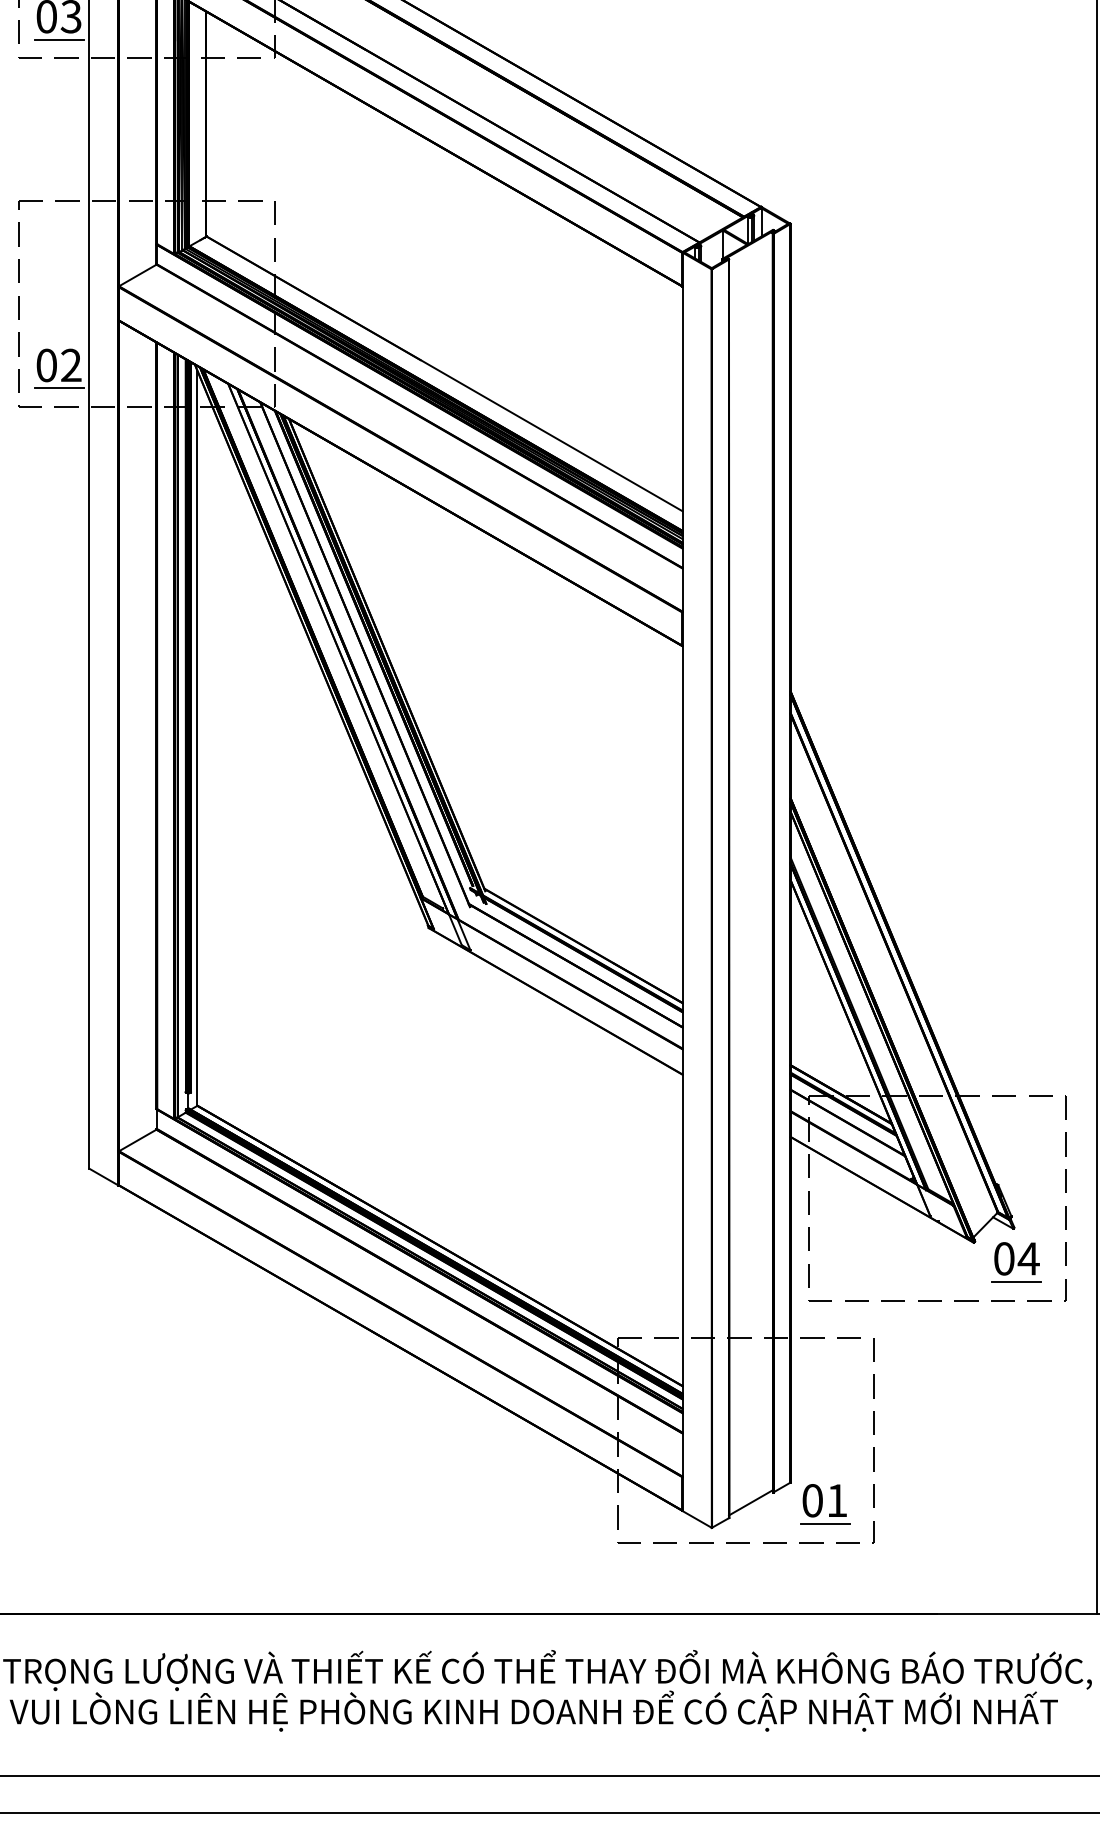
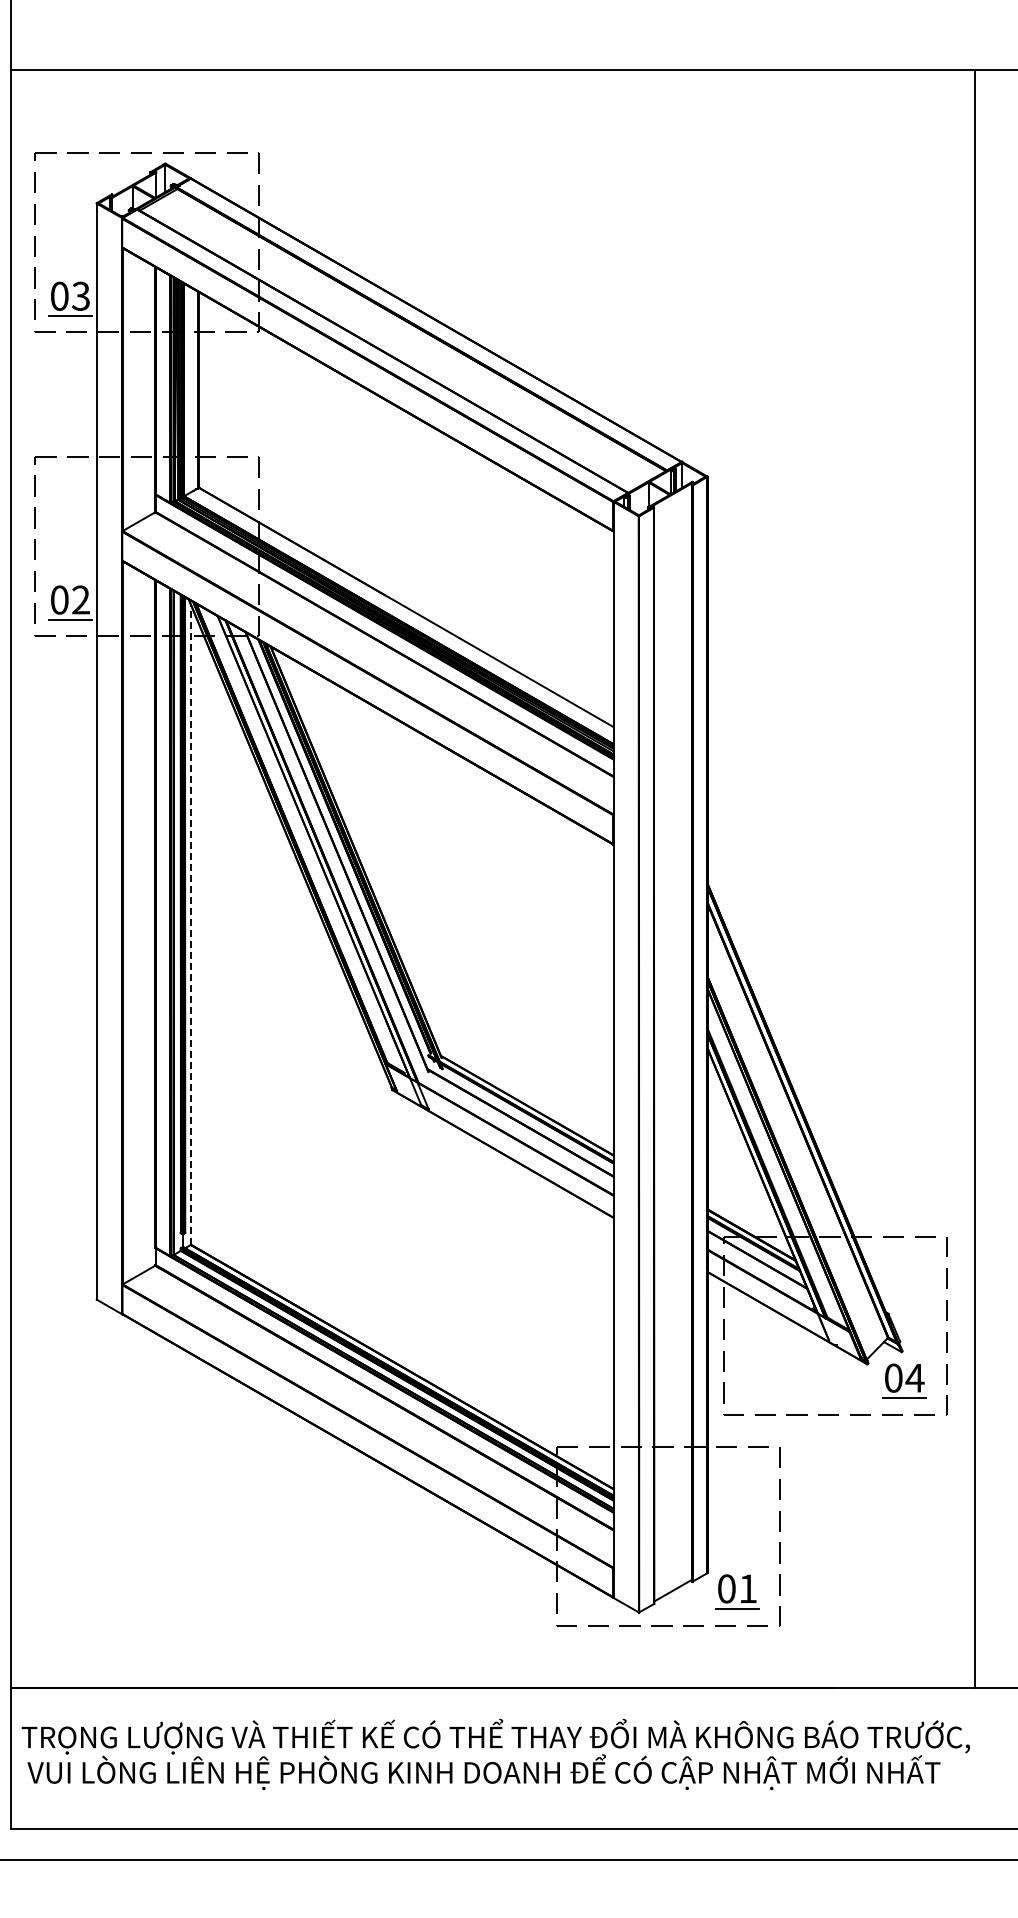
line: (196, 737) -> (190, 924), solid -> dashed

